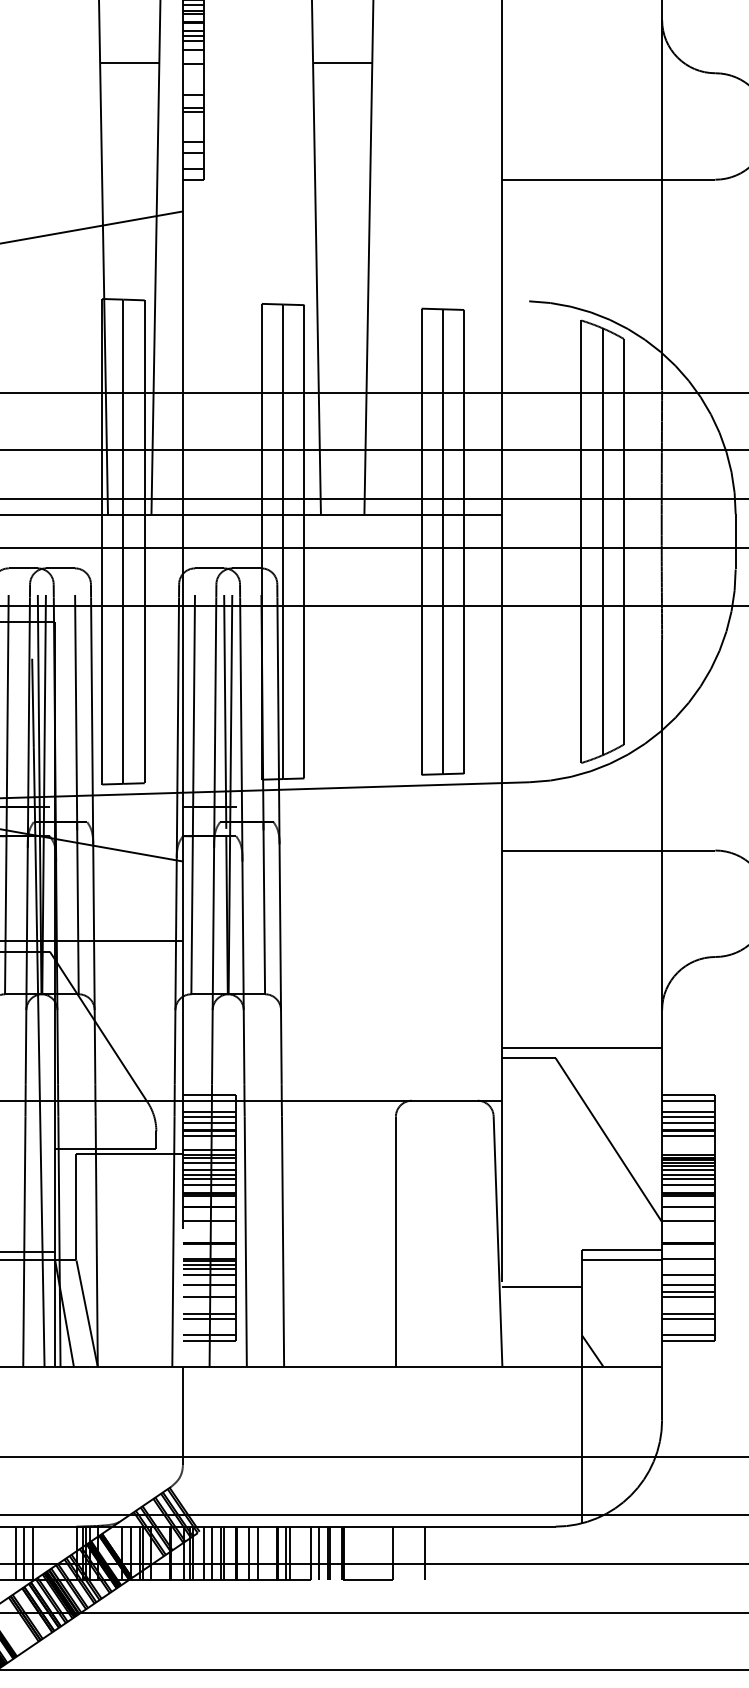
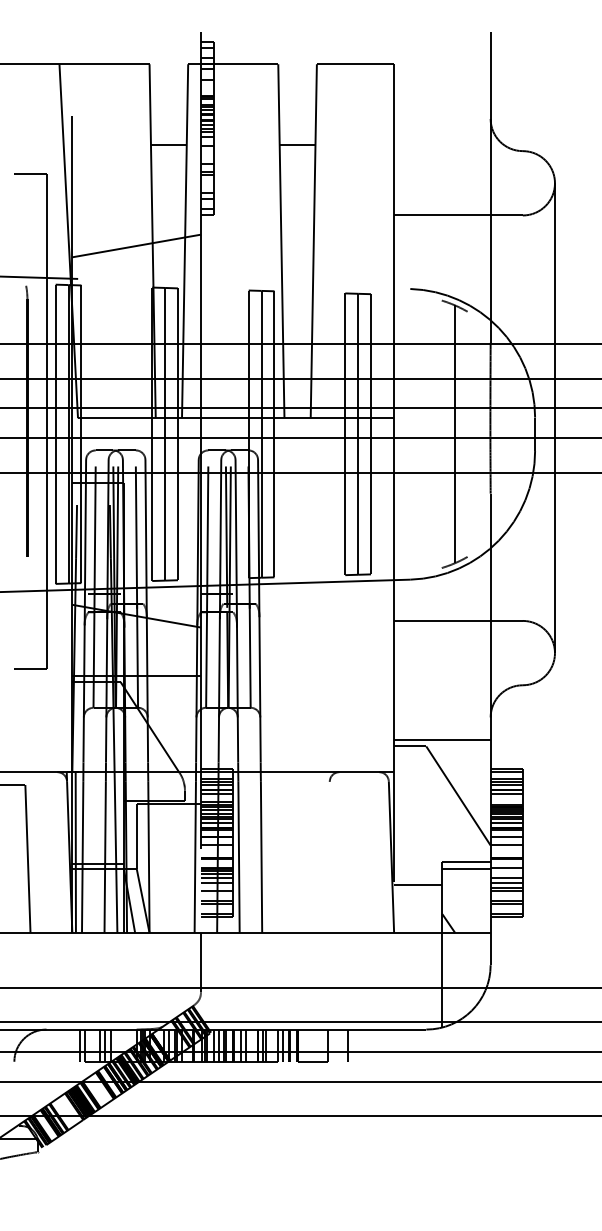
line: (623, 540) -> (467, 433), removed
line: (580, 542) -> (441, 434), removed
line: (395, 1241) -> (329, 857), removed

